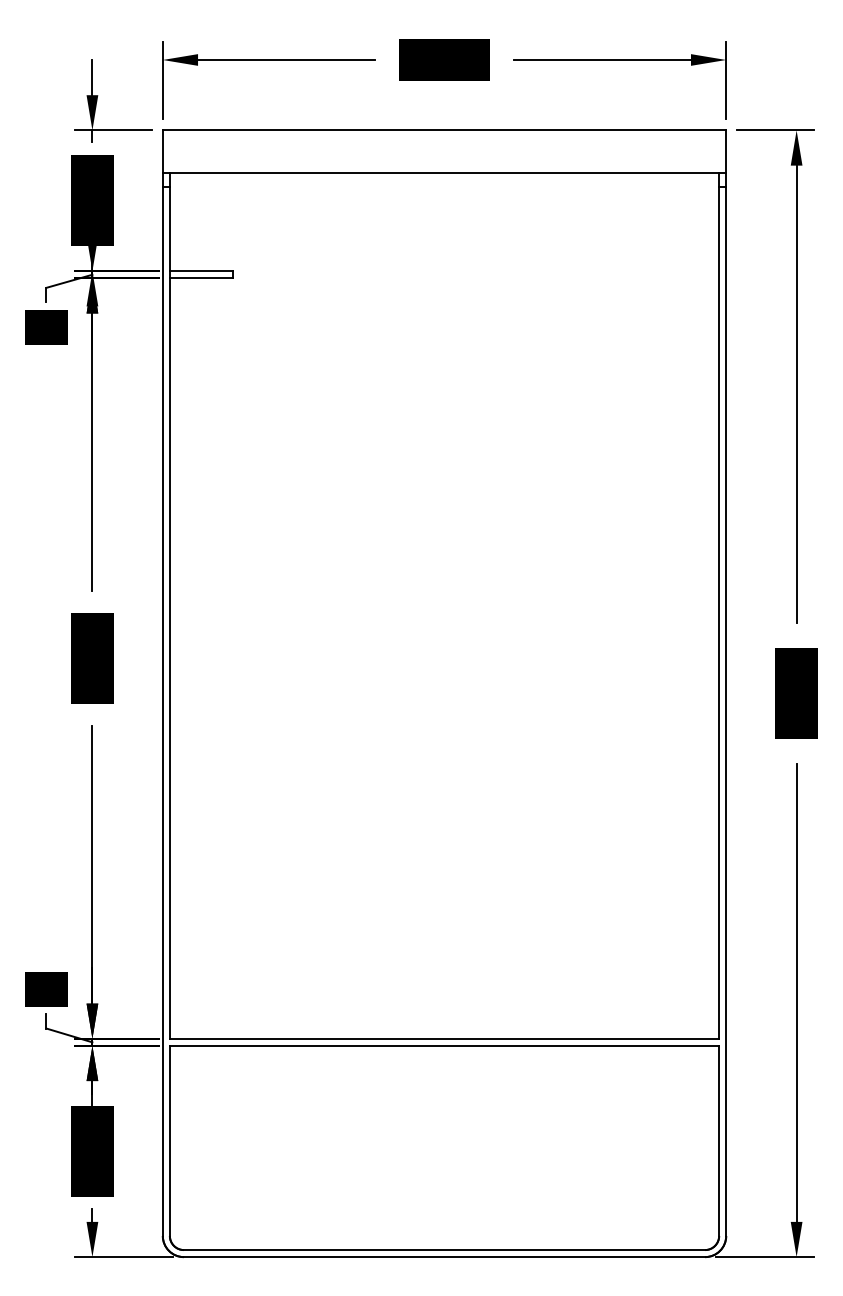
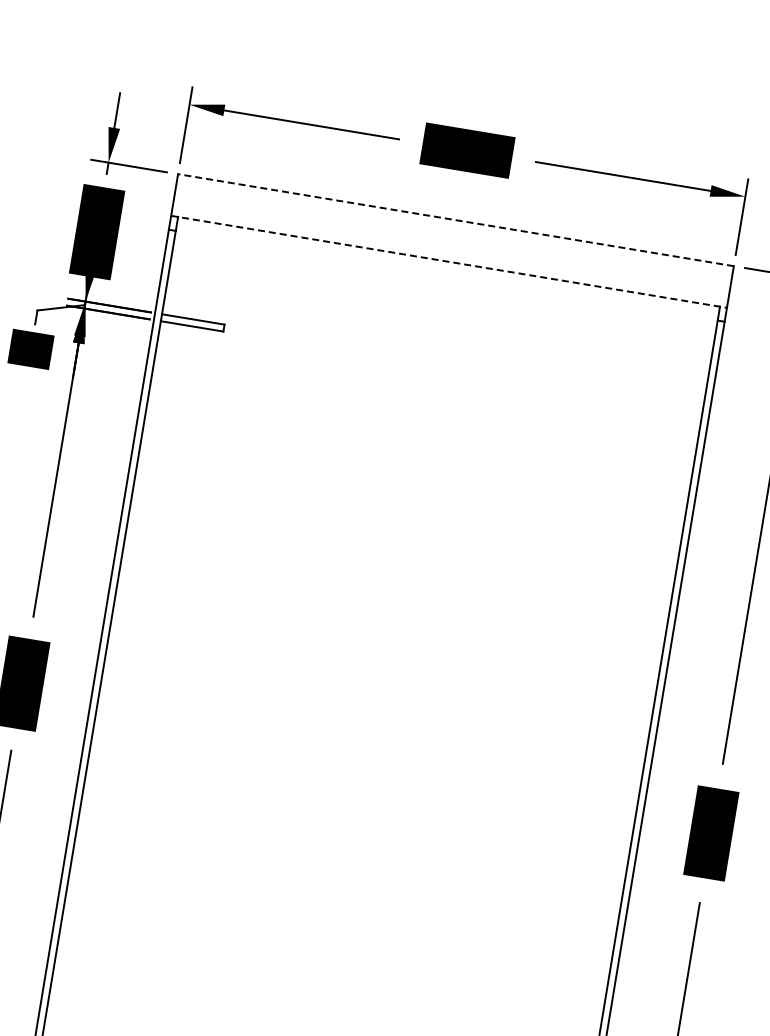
line: (444, 130) -> (455, 220), solid -> dashed
line: (444, 172) -> (449, 261), solid -> dashed

